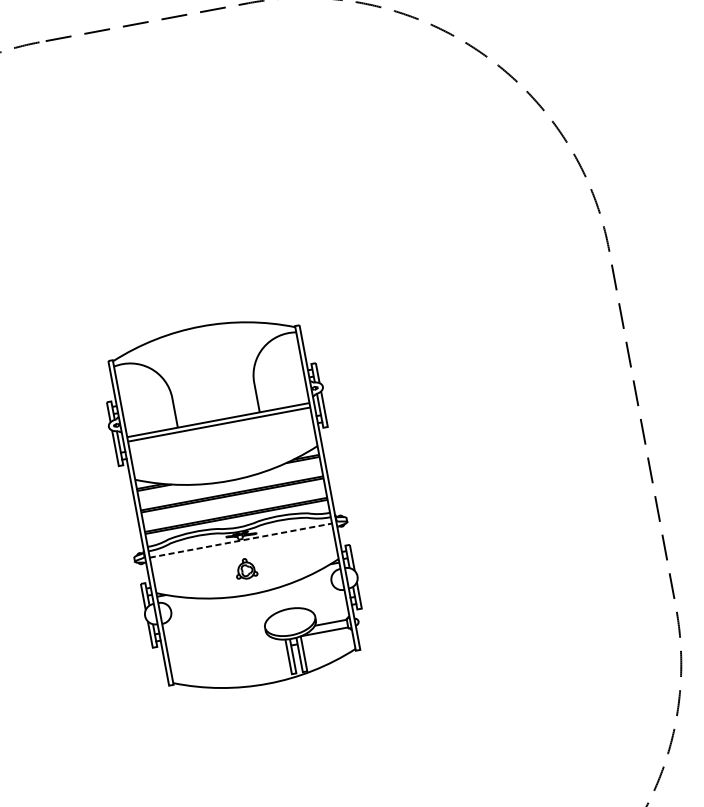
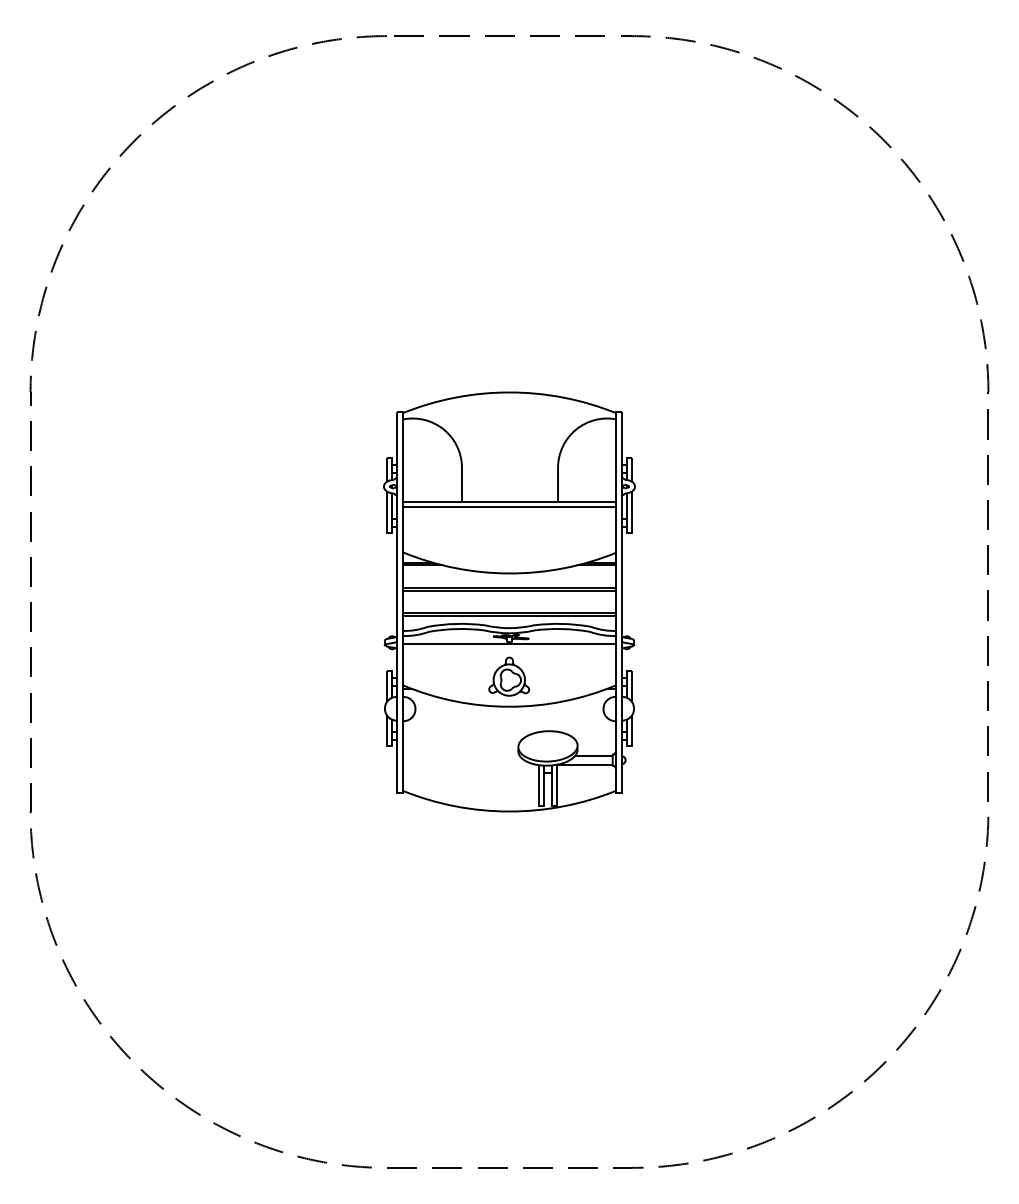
line: (240, 540) -> (509, 643), dashed -> solid
part: (246, 568) -> (509, 676), size x1.67

